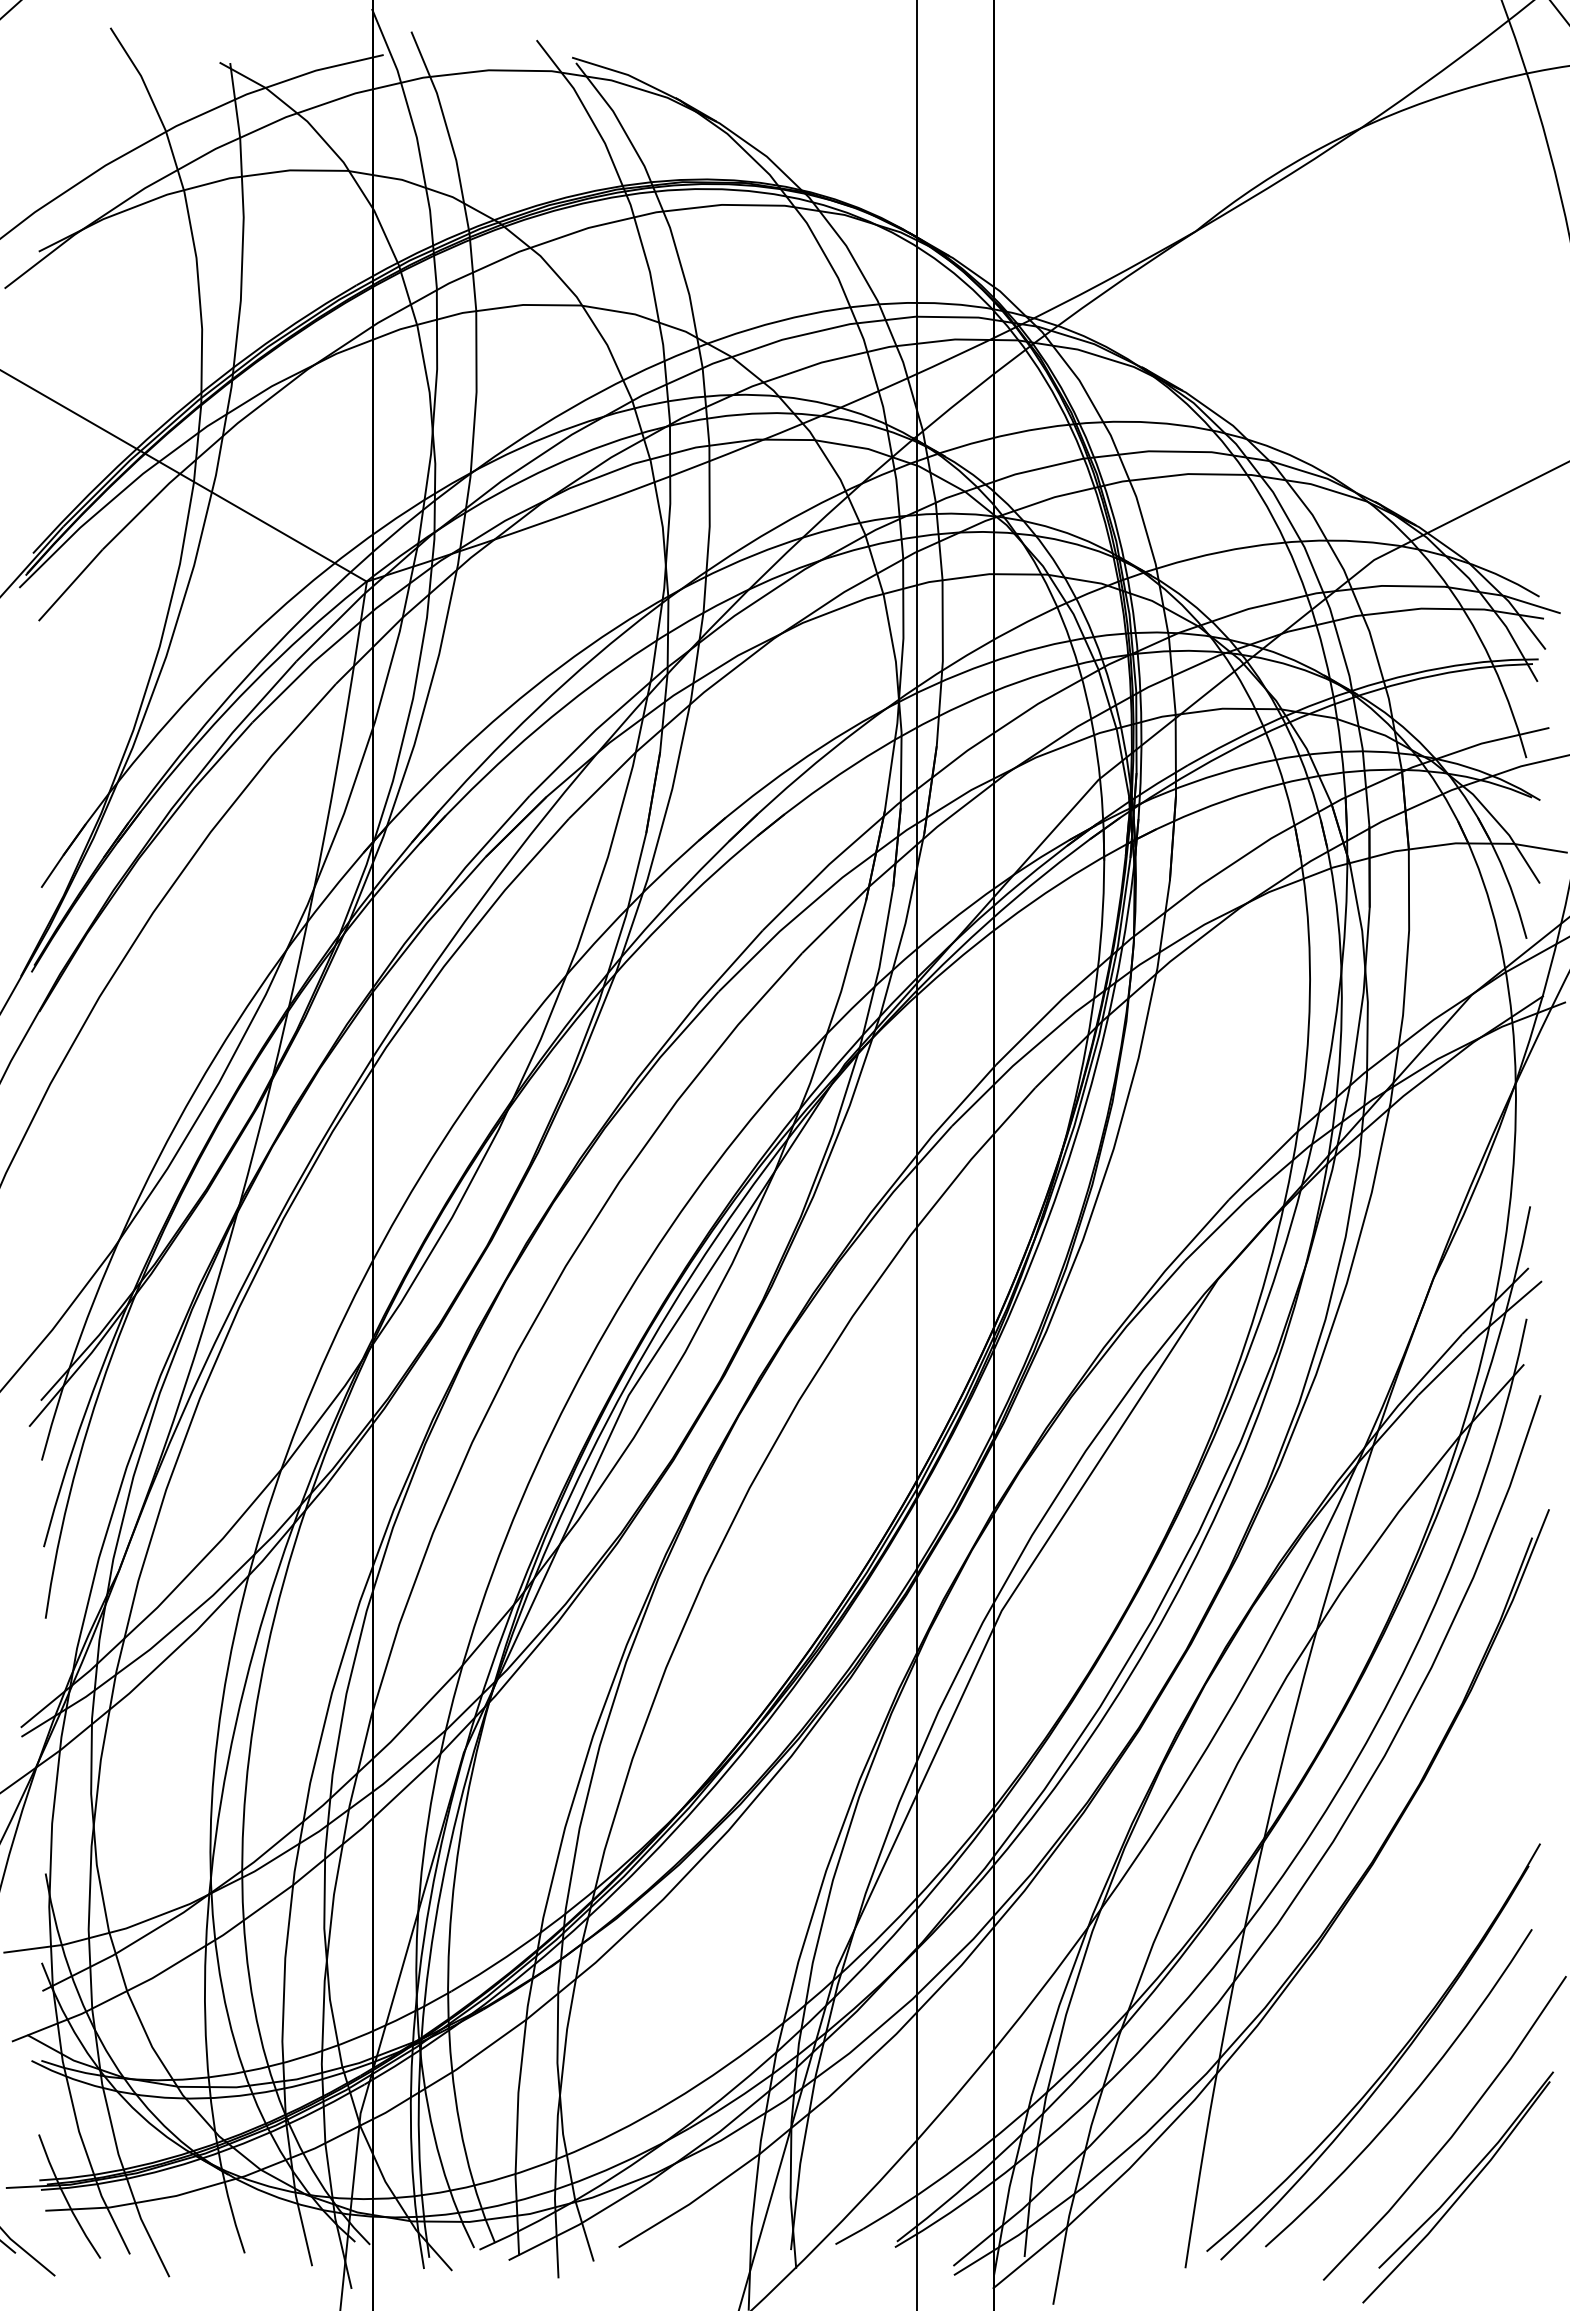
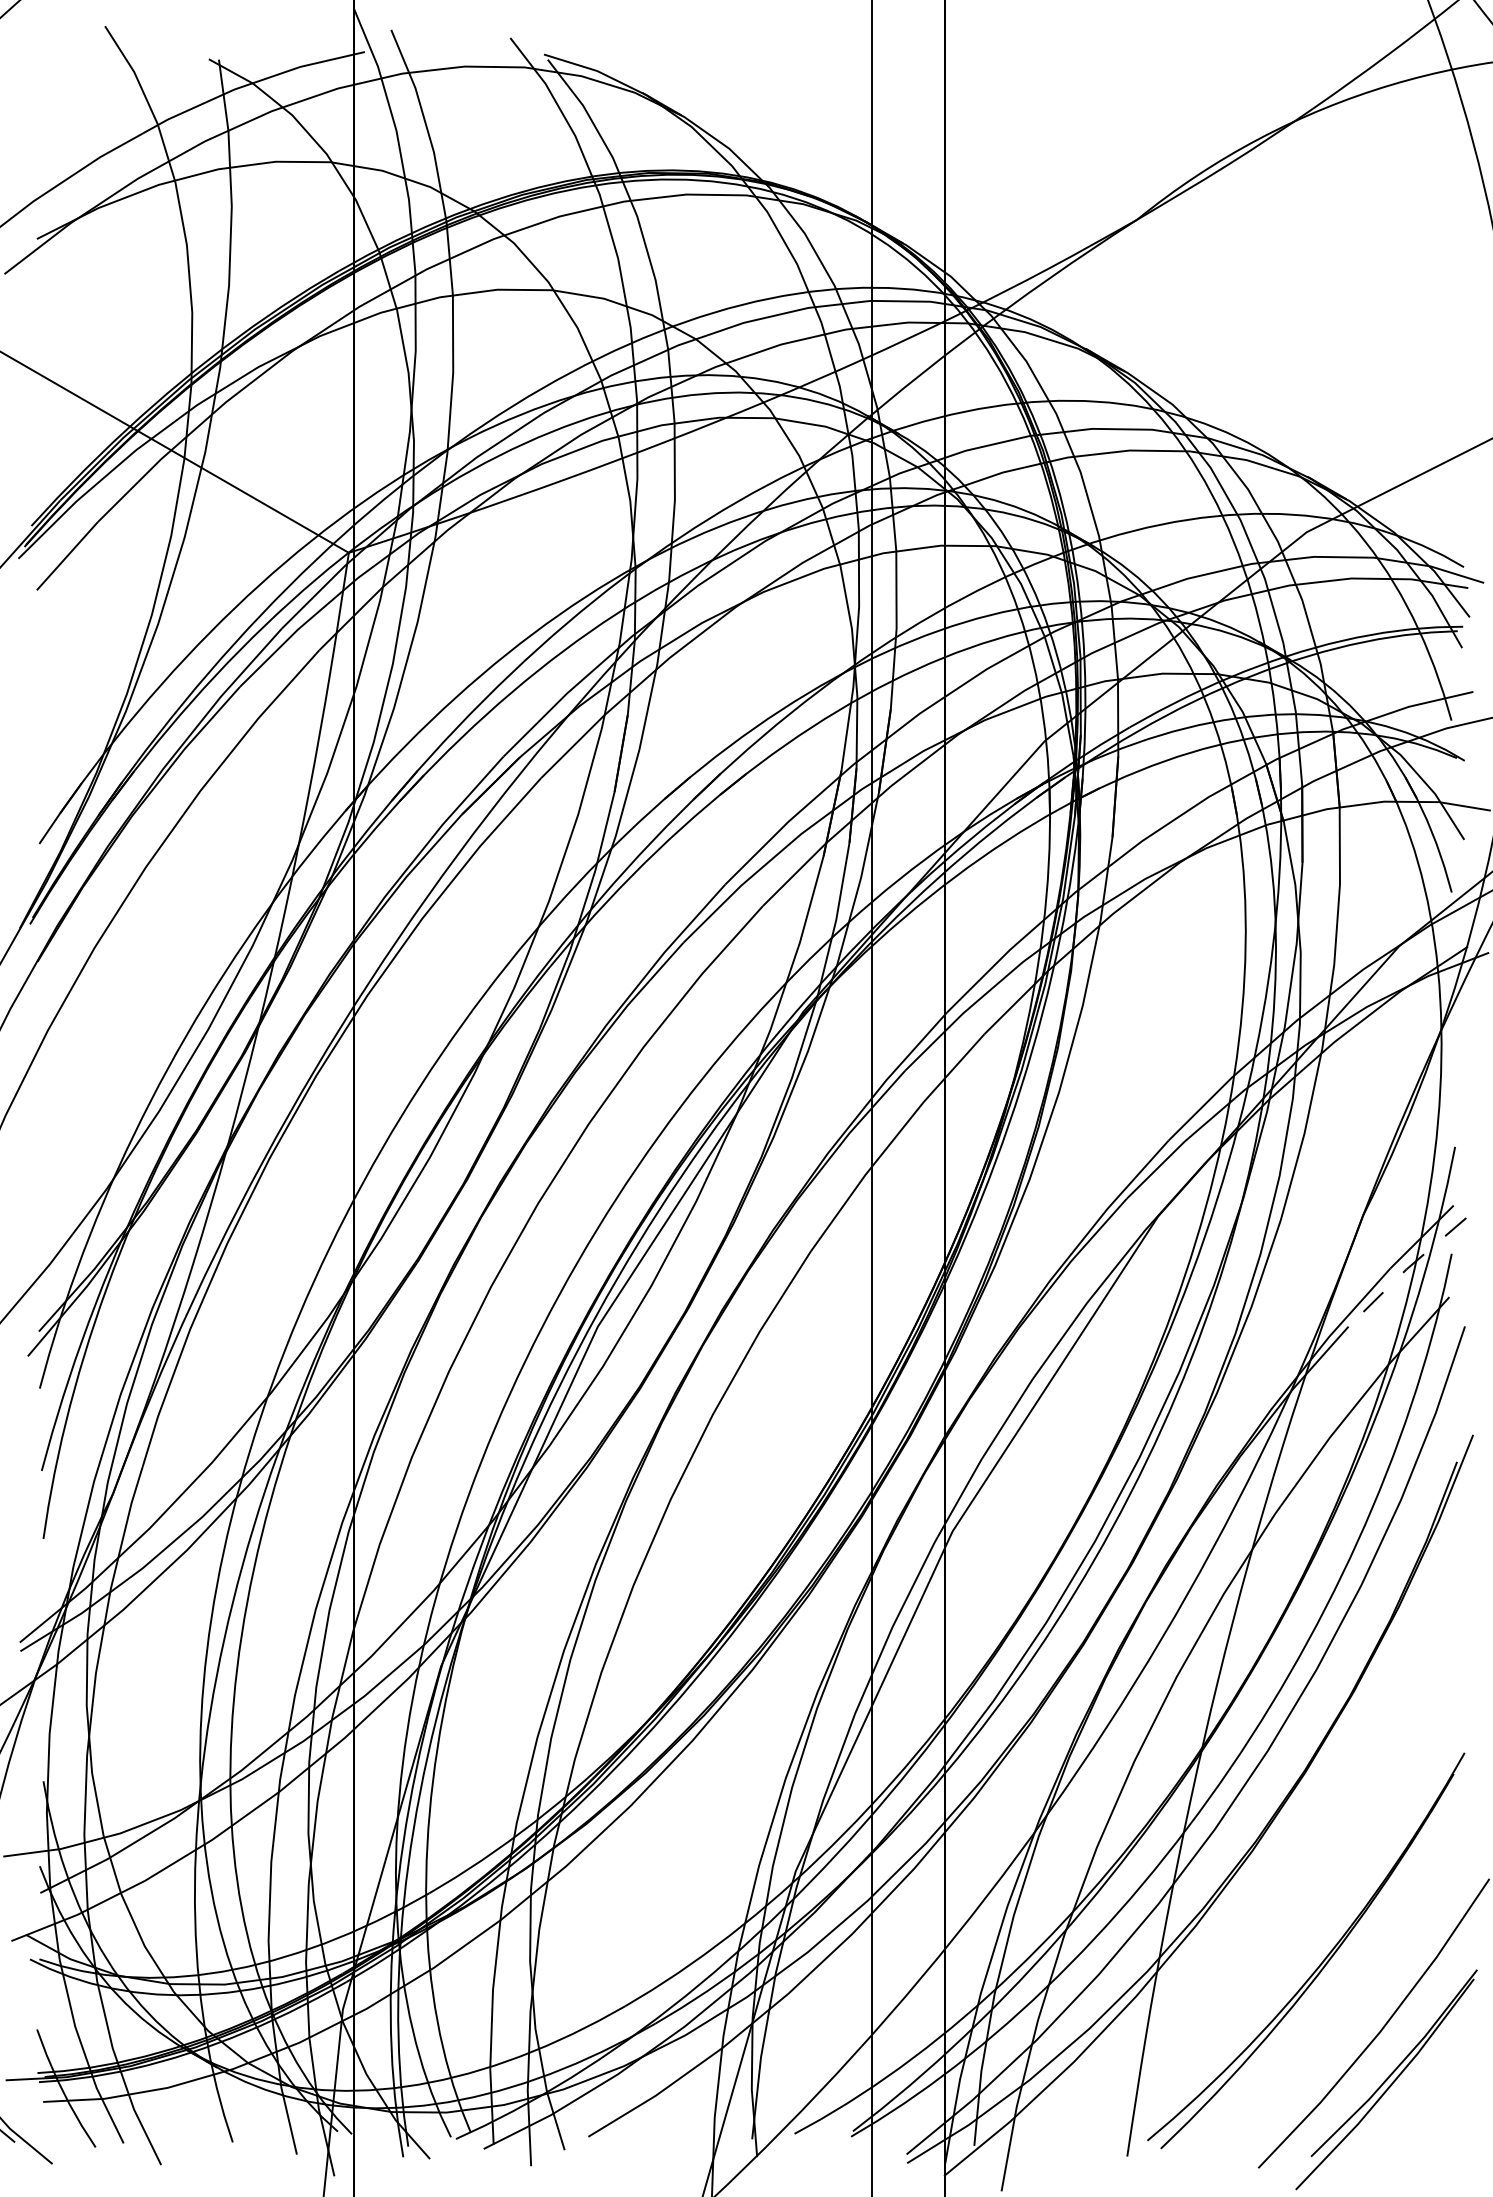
line: (1478, 1335) -> (1405, 1269), solid -> dashed
curve: (1408, 2097) -> (1339, 1994), removed

